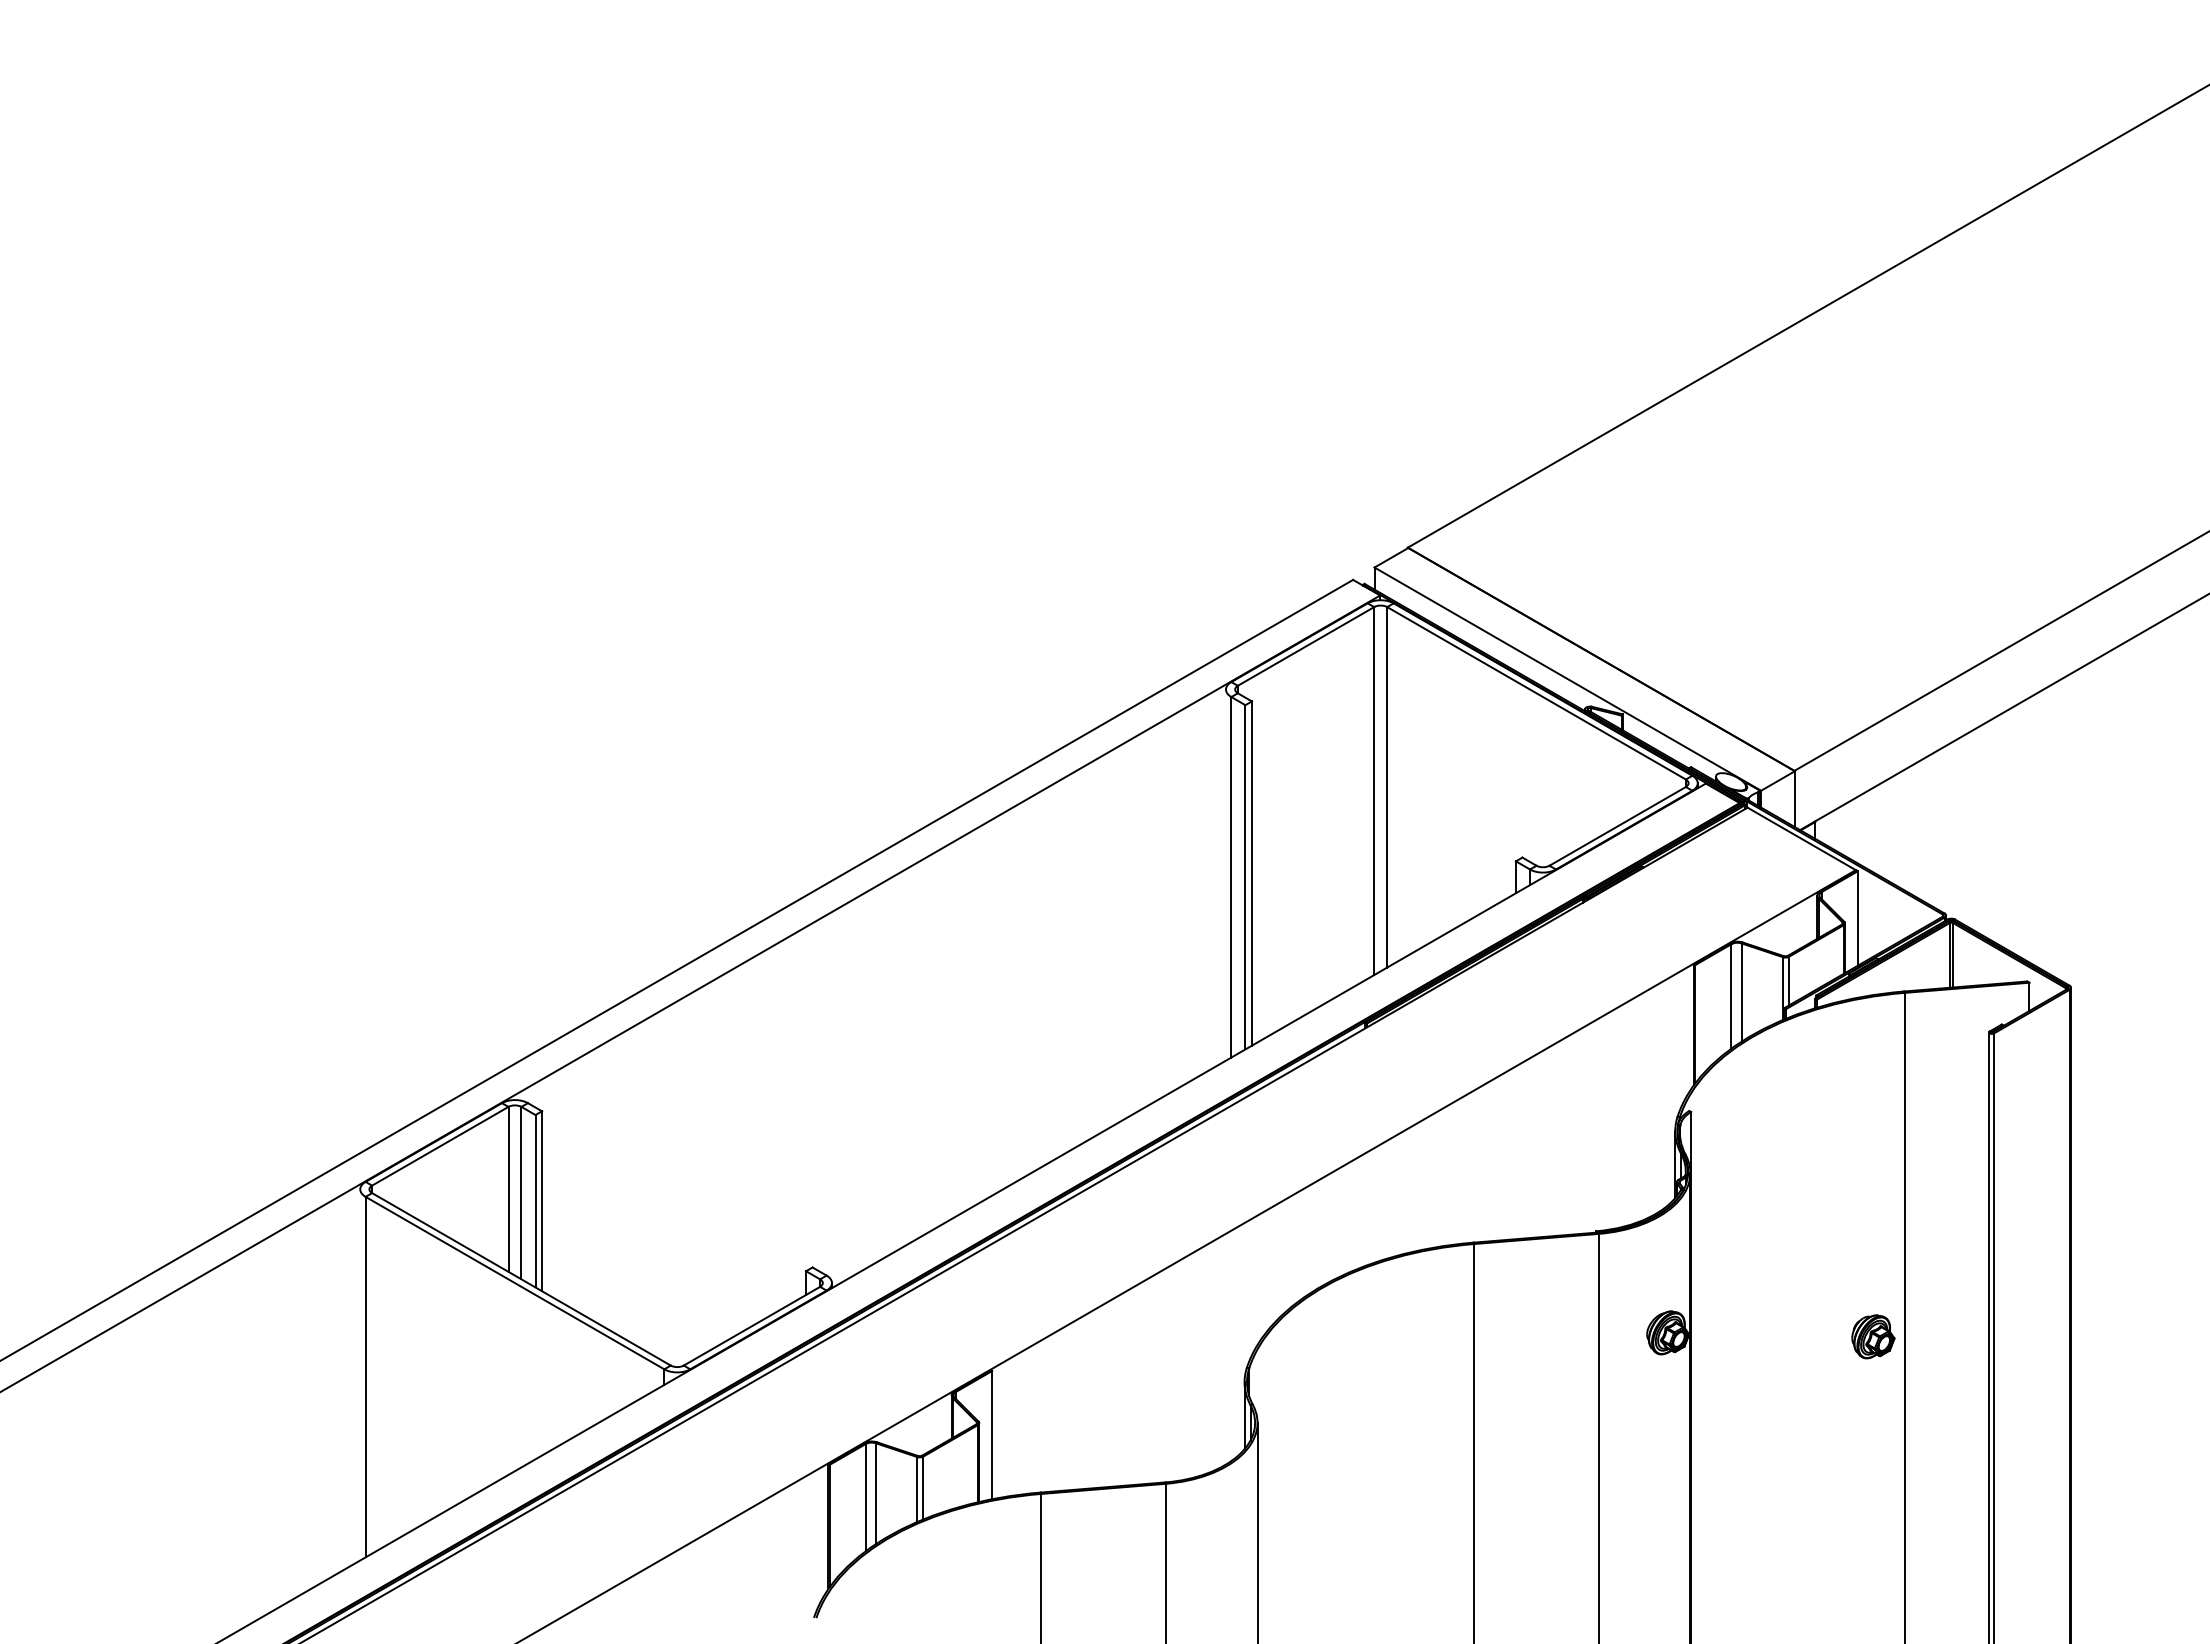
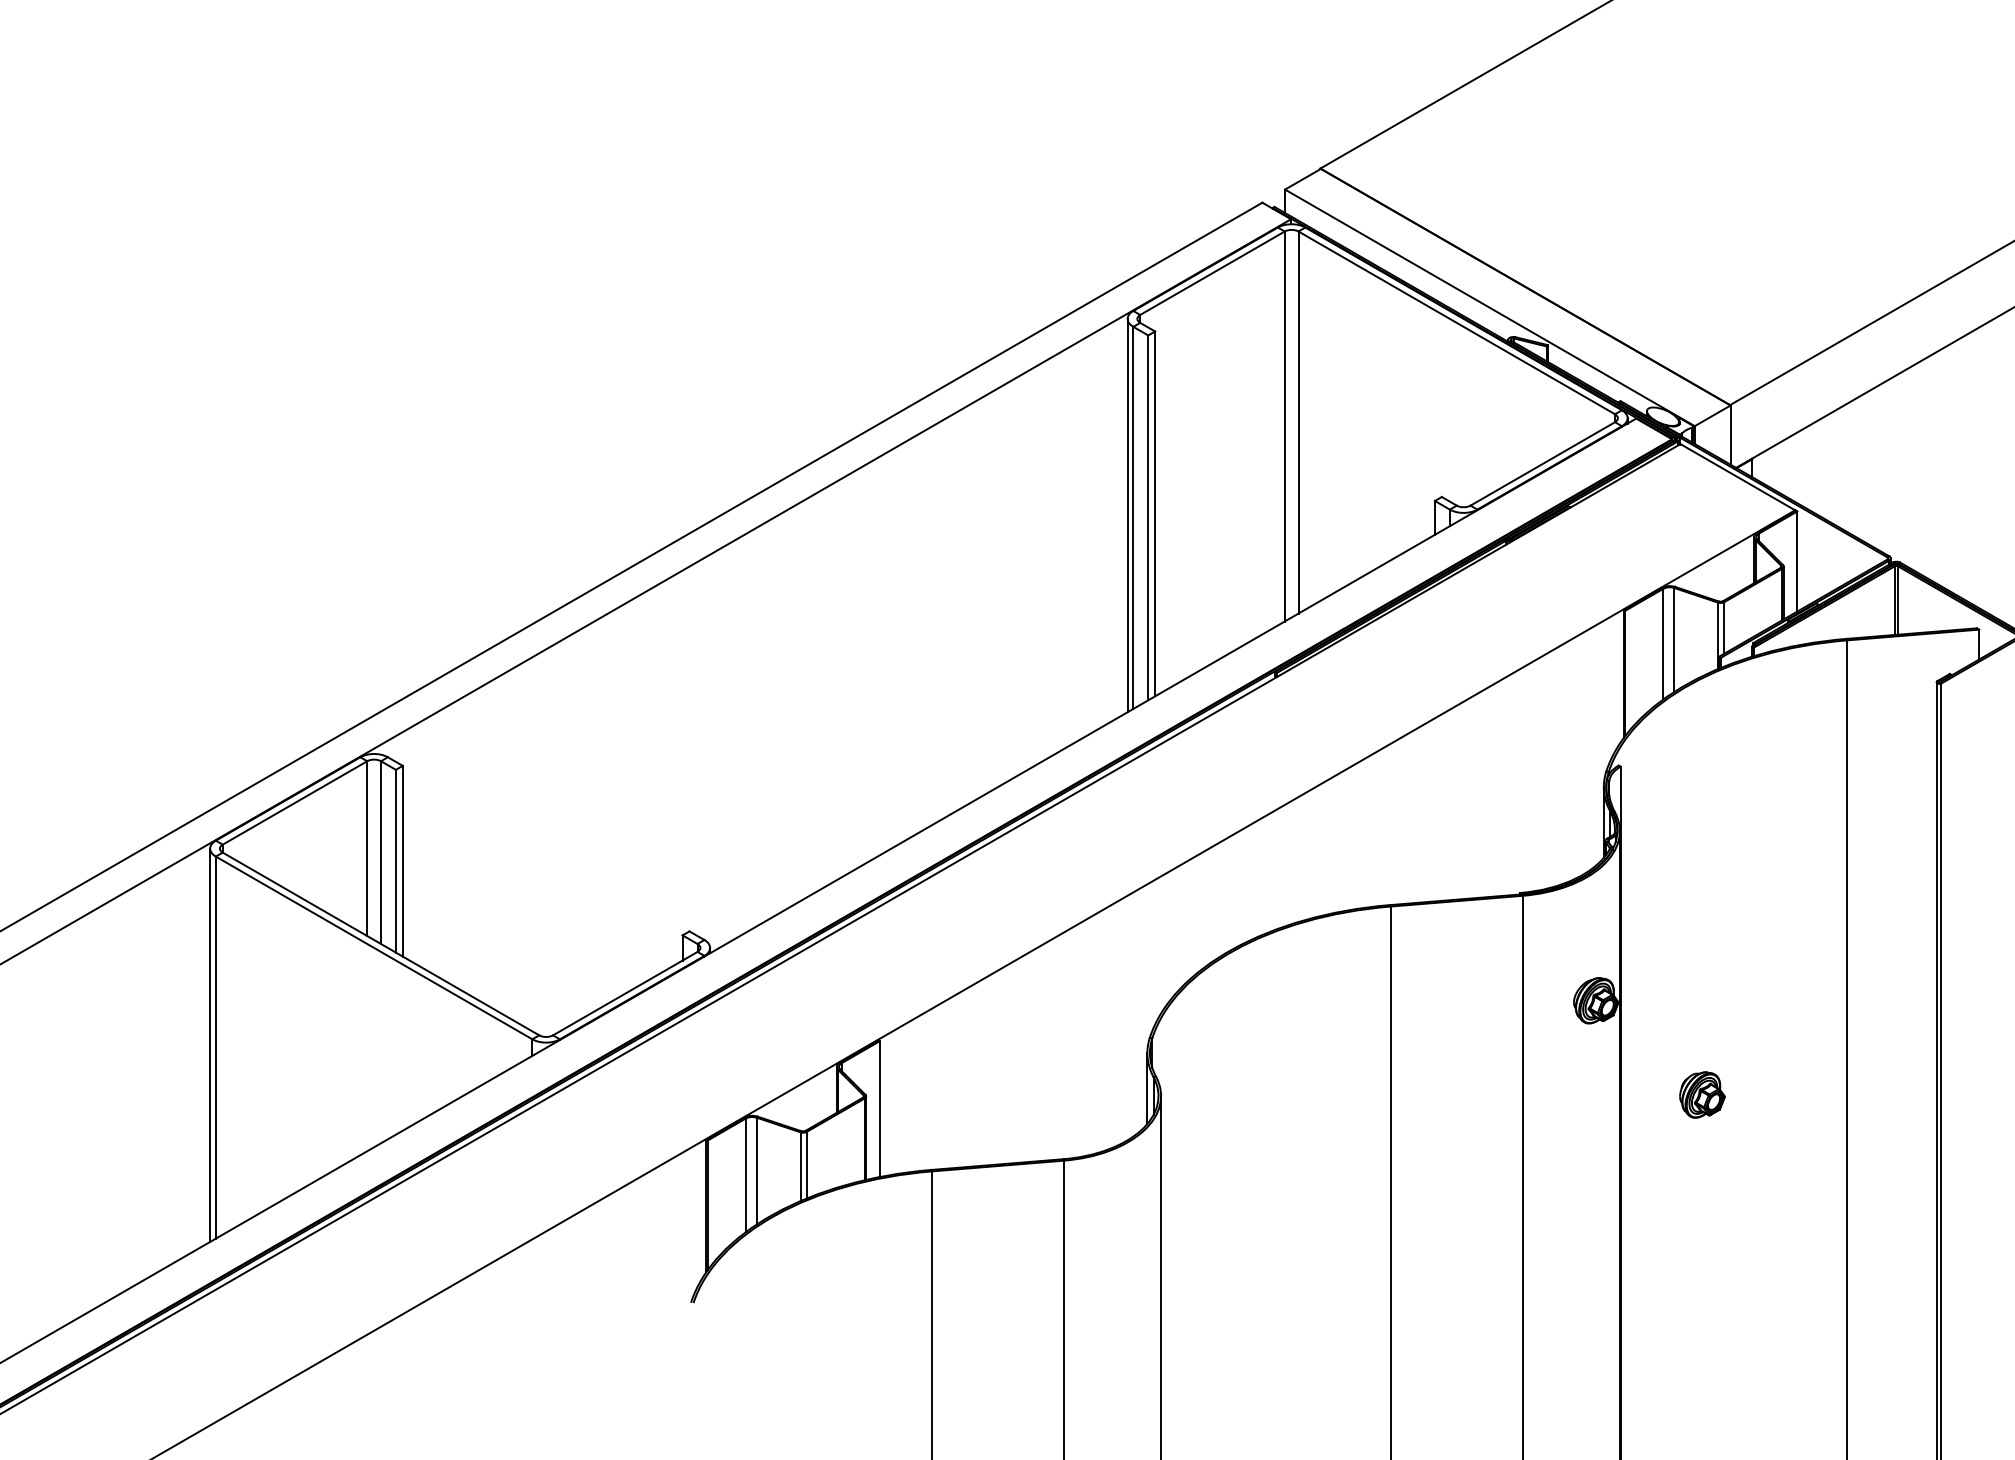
line: (1225, 874) -> (1127, 514), added
part: (1873, 1336) -> (1702, 1094), moved
line: (360, 1374) -> (210, 1044), added

